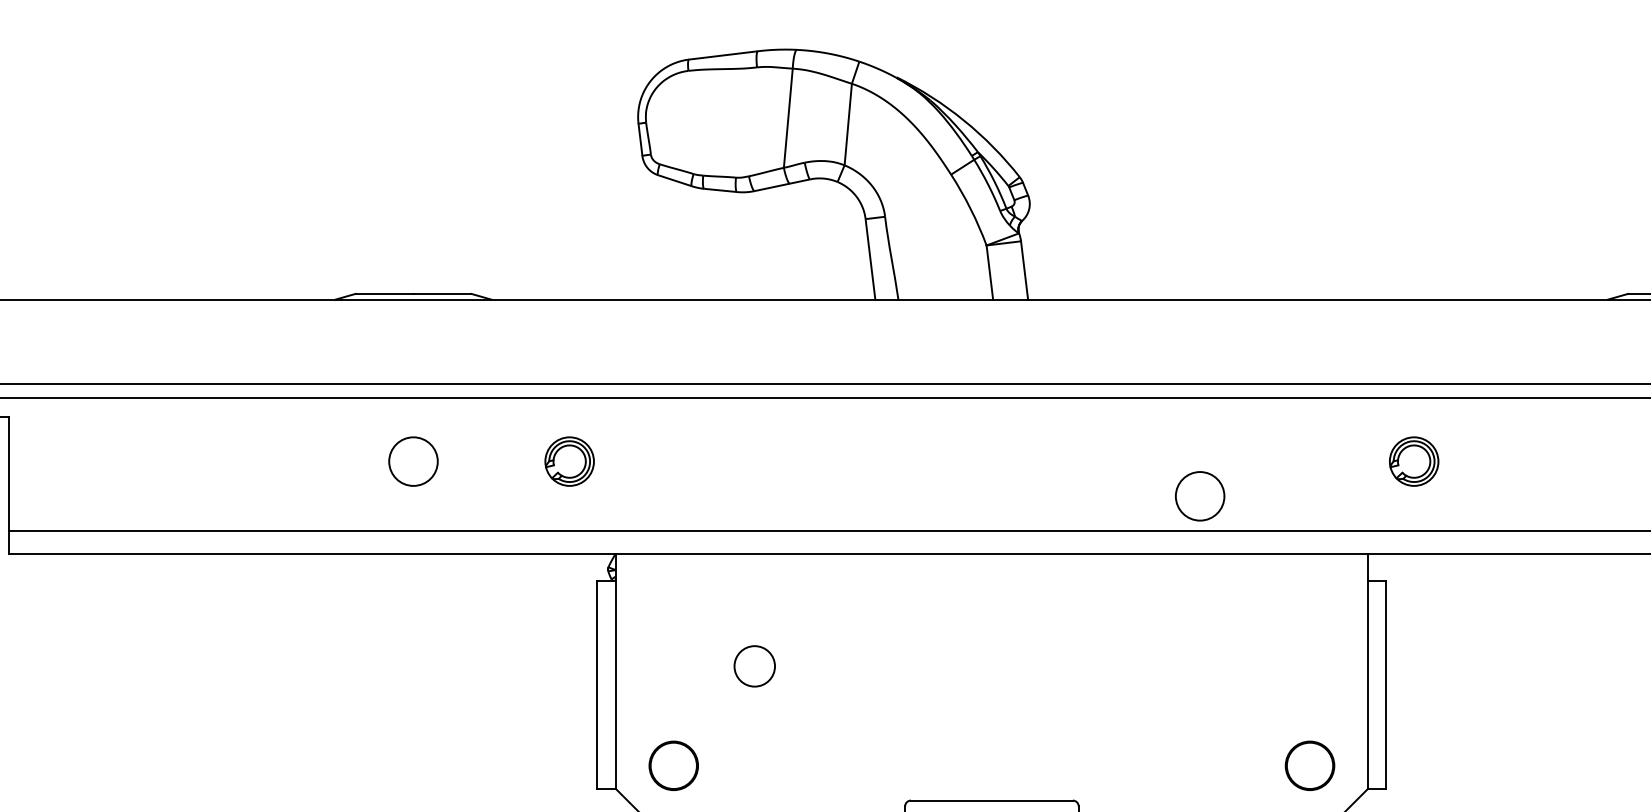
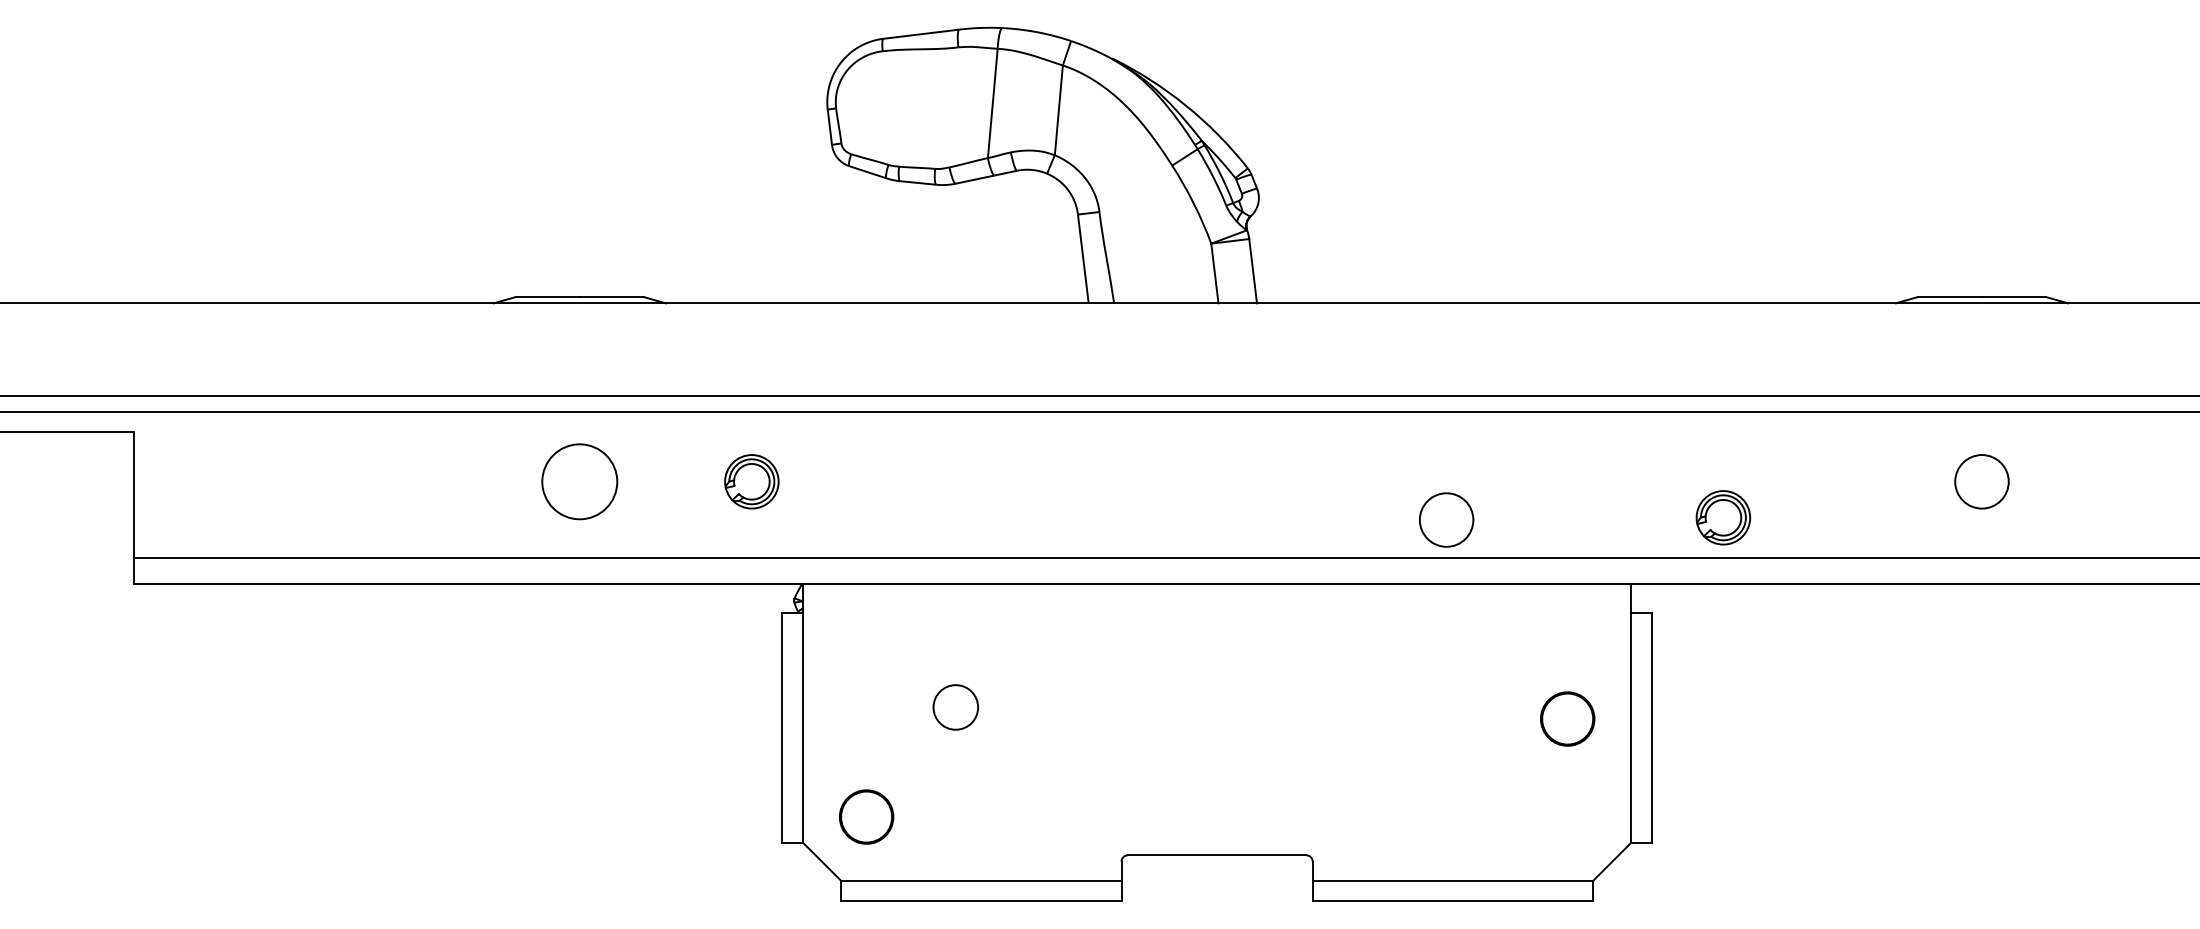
circle: (413, 461) -> (579, 481), size x1.4
part: (1414, 461) -> (1723, 517), moved
circle: (1309, 765) -> (1567, 718), moved

